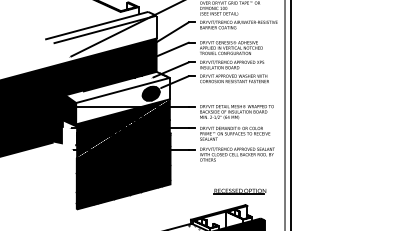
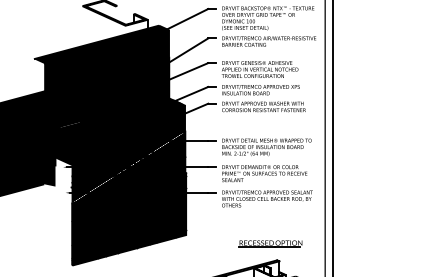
fill: (100, 38) -> (101, 57), added
fill: (117, 97) -> (121, 129), added

